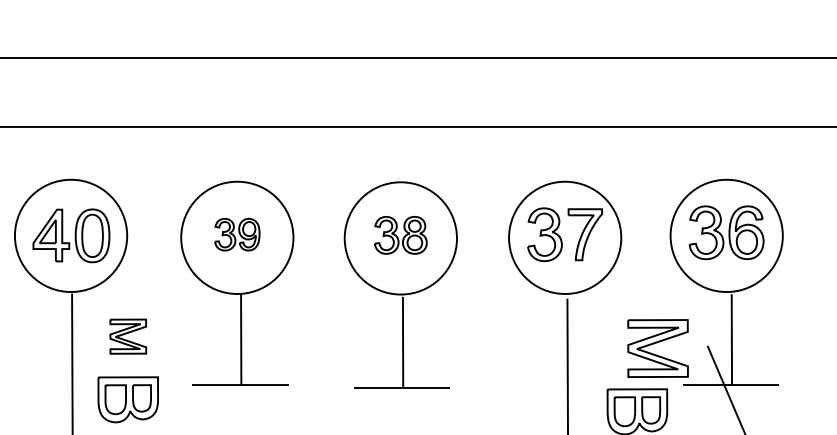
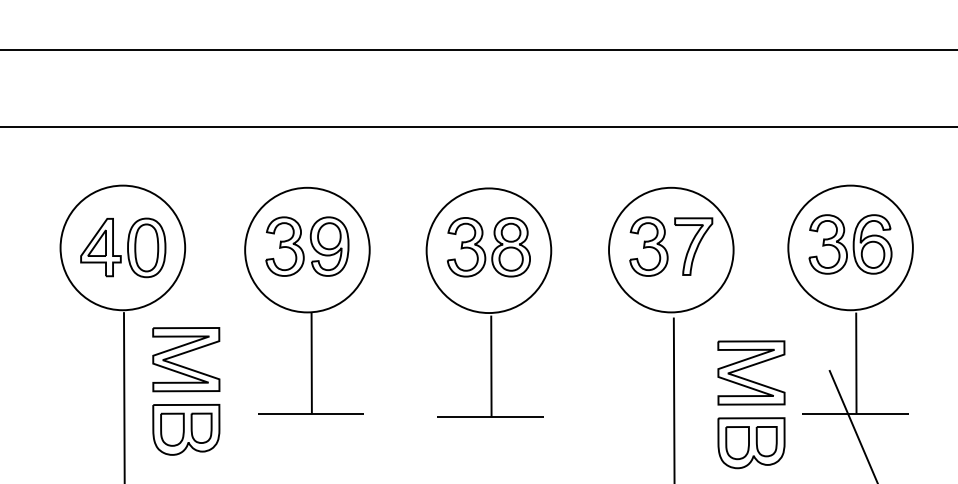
part: (237, 234) -> (307, 246), size x1.67
part: (400, 235) -> (488, 247), size x1.43
part: (128, 336) -> (186, 359), size x1.67
part: (658, 348) -> (751, 372), moved

